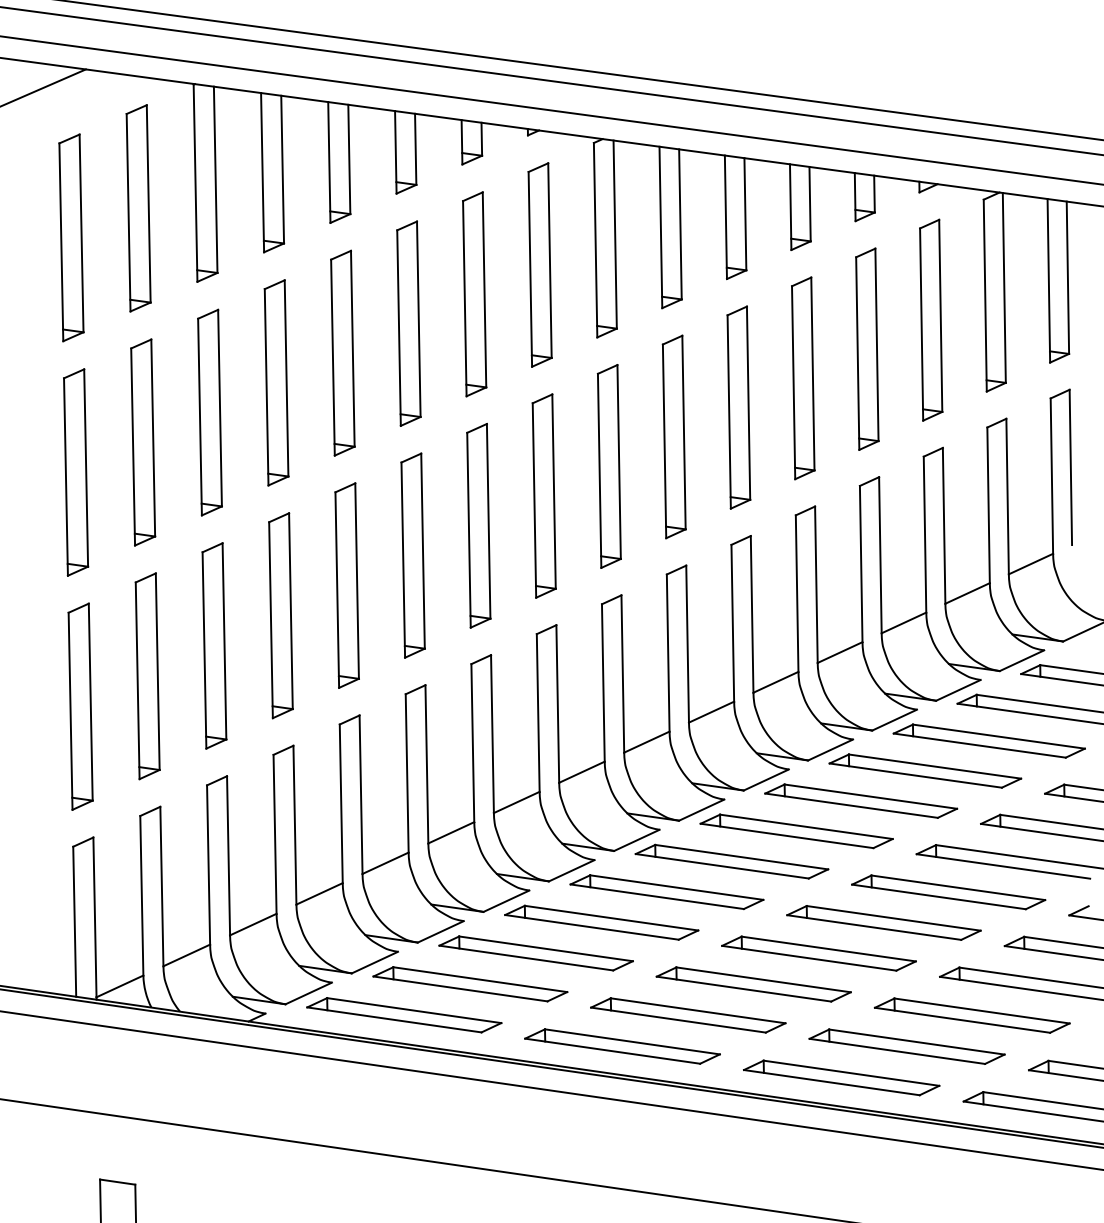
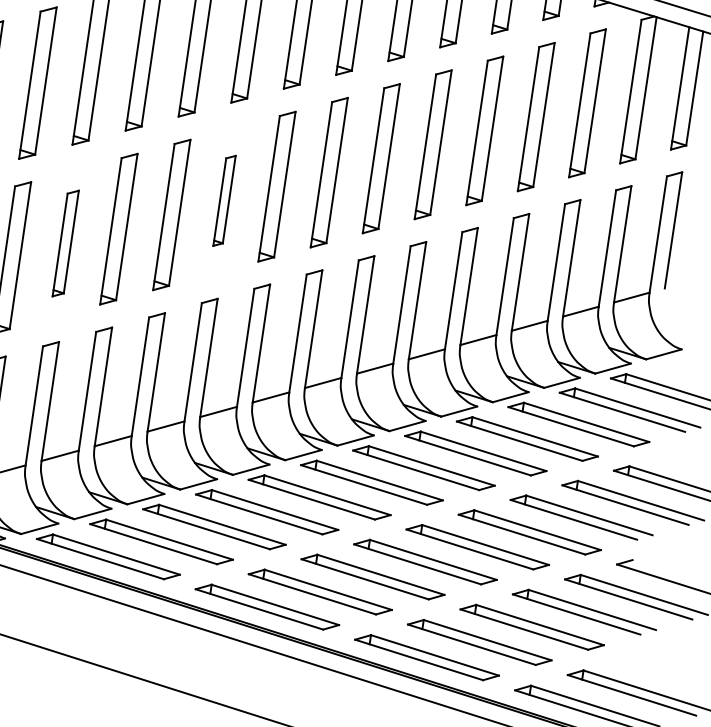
part: (478, 525) -> (224, 200), size x0.6
part: (280, 615) -> (65, 243), size x0.7

